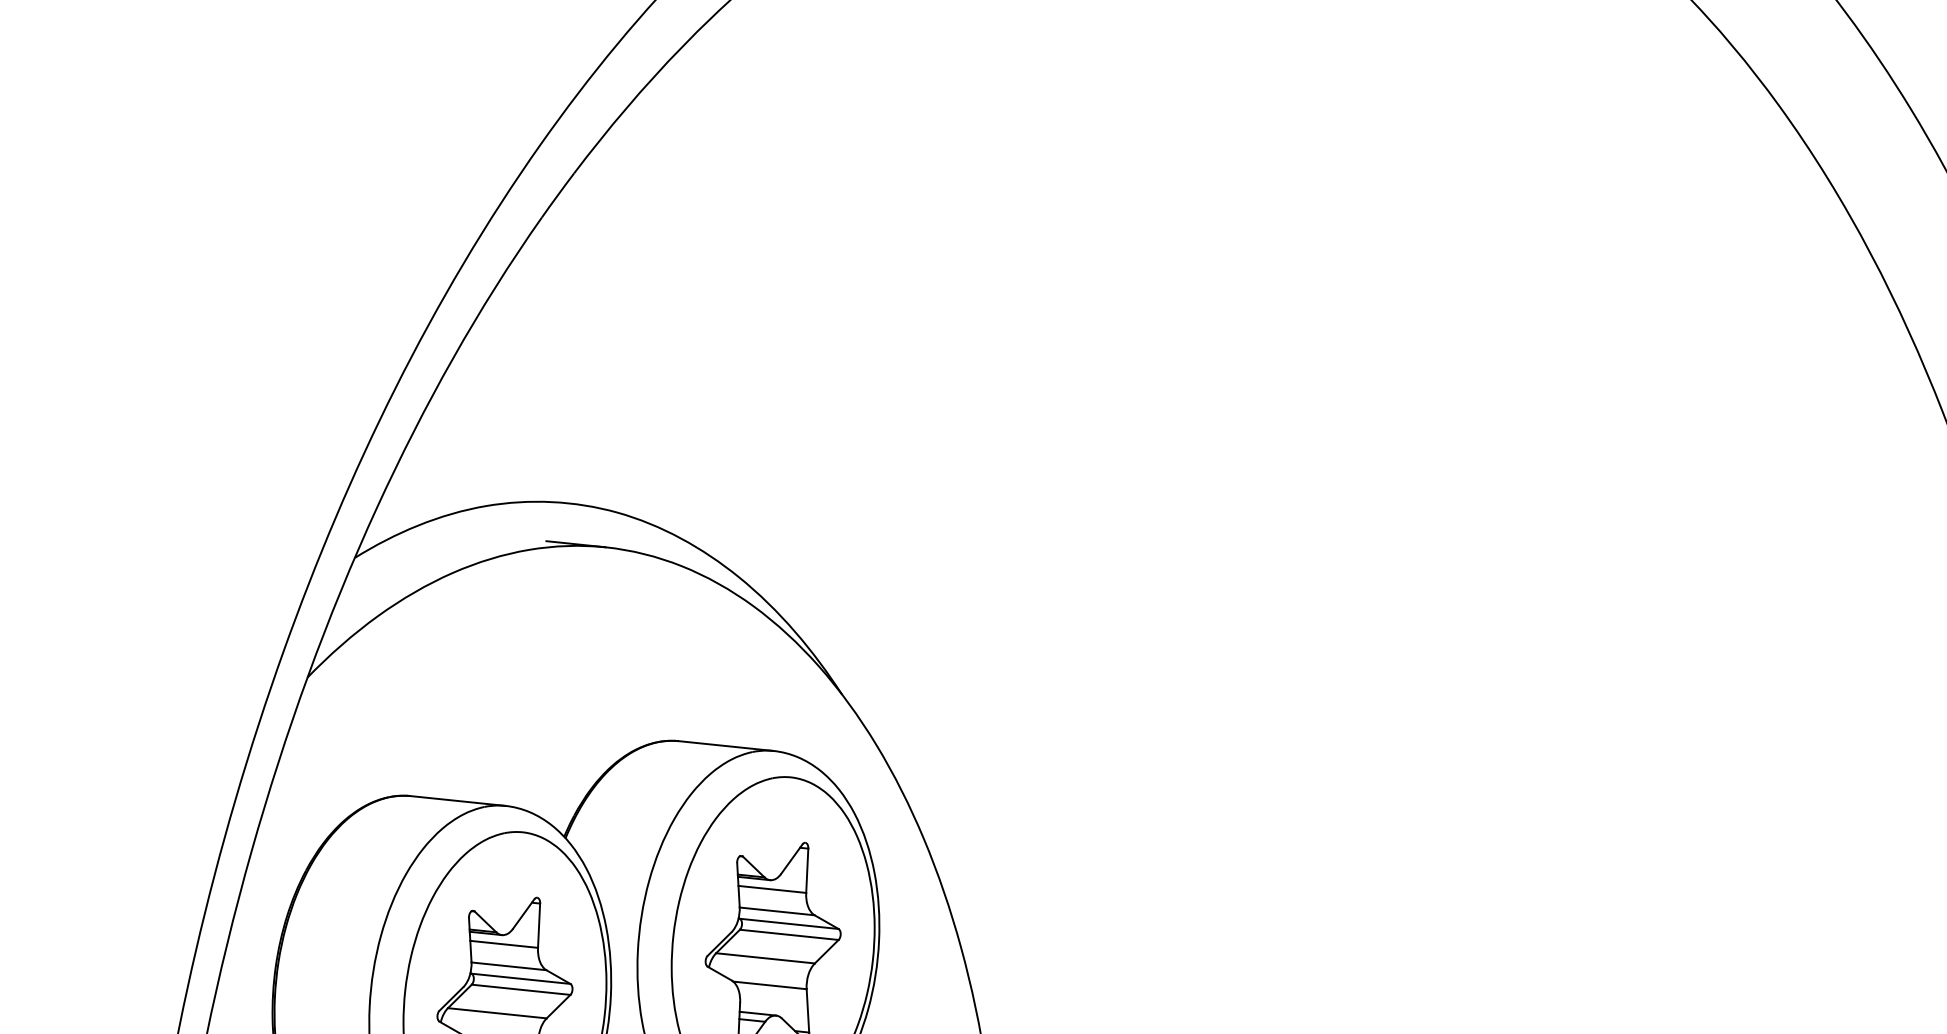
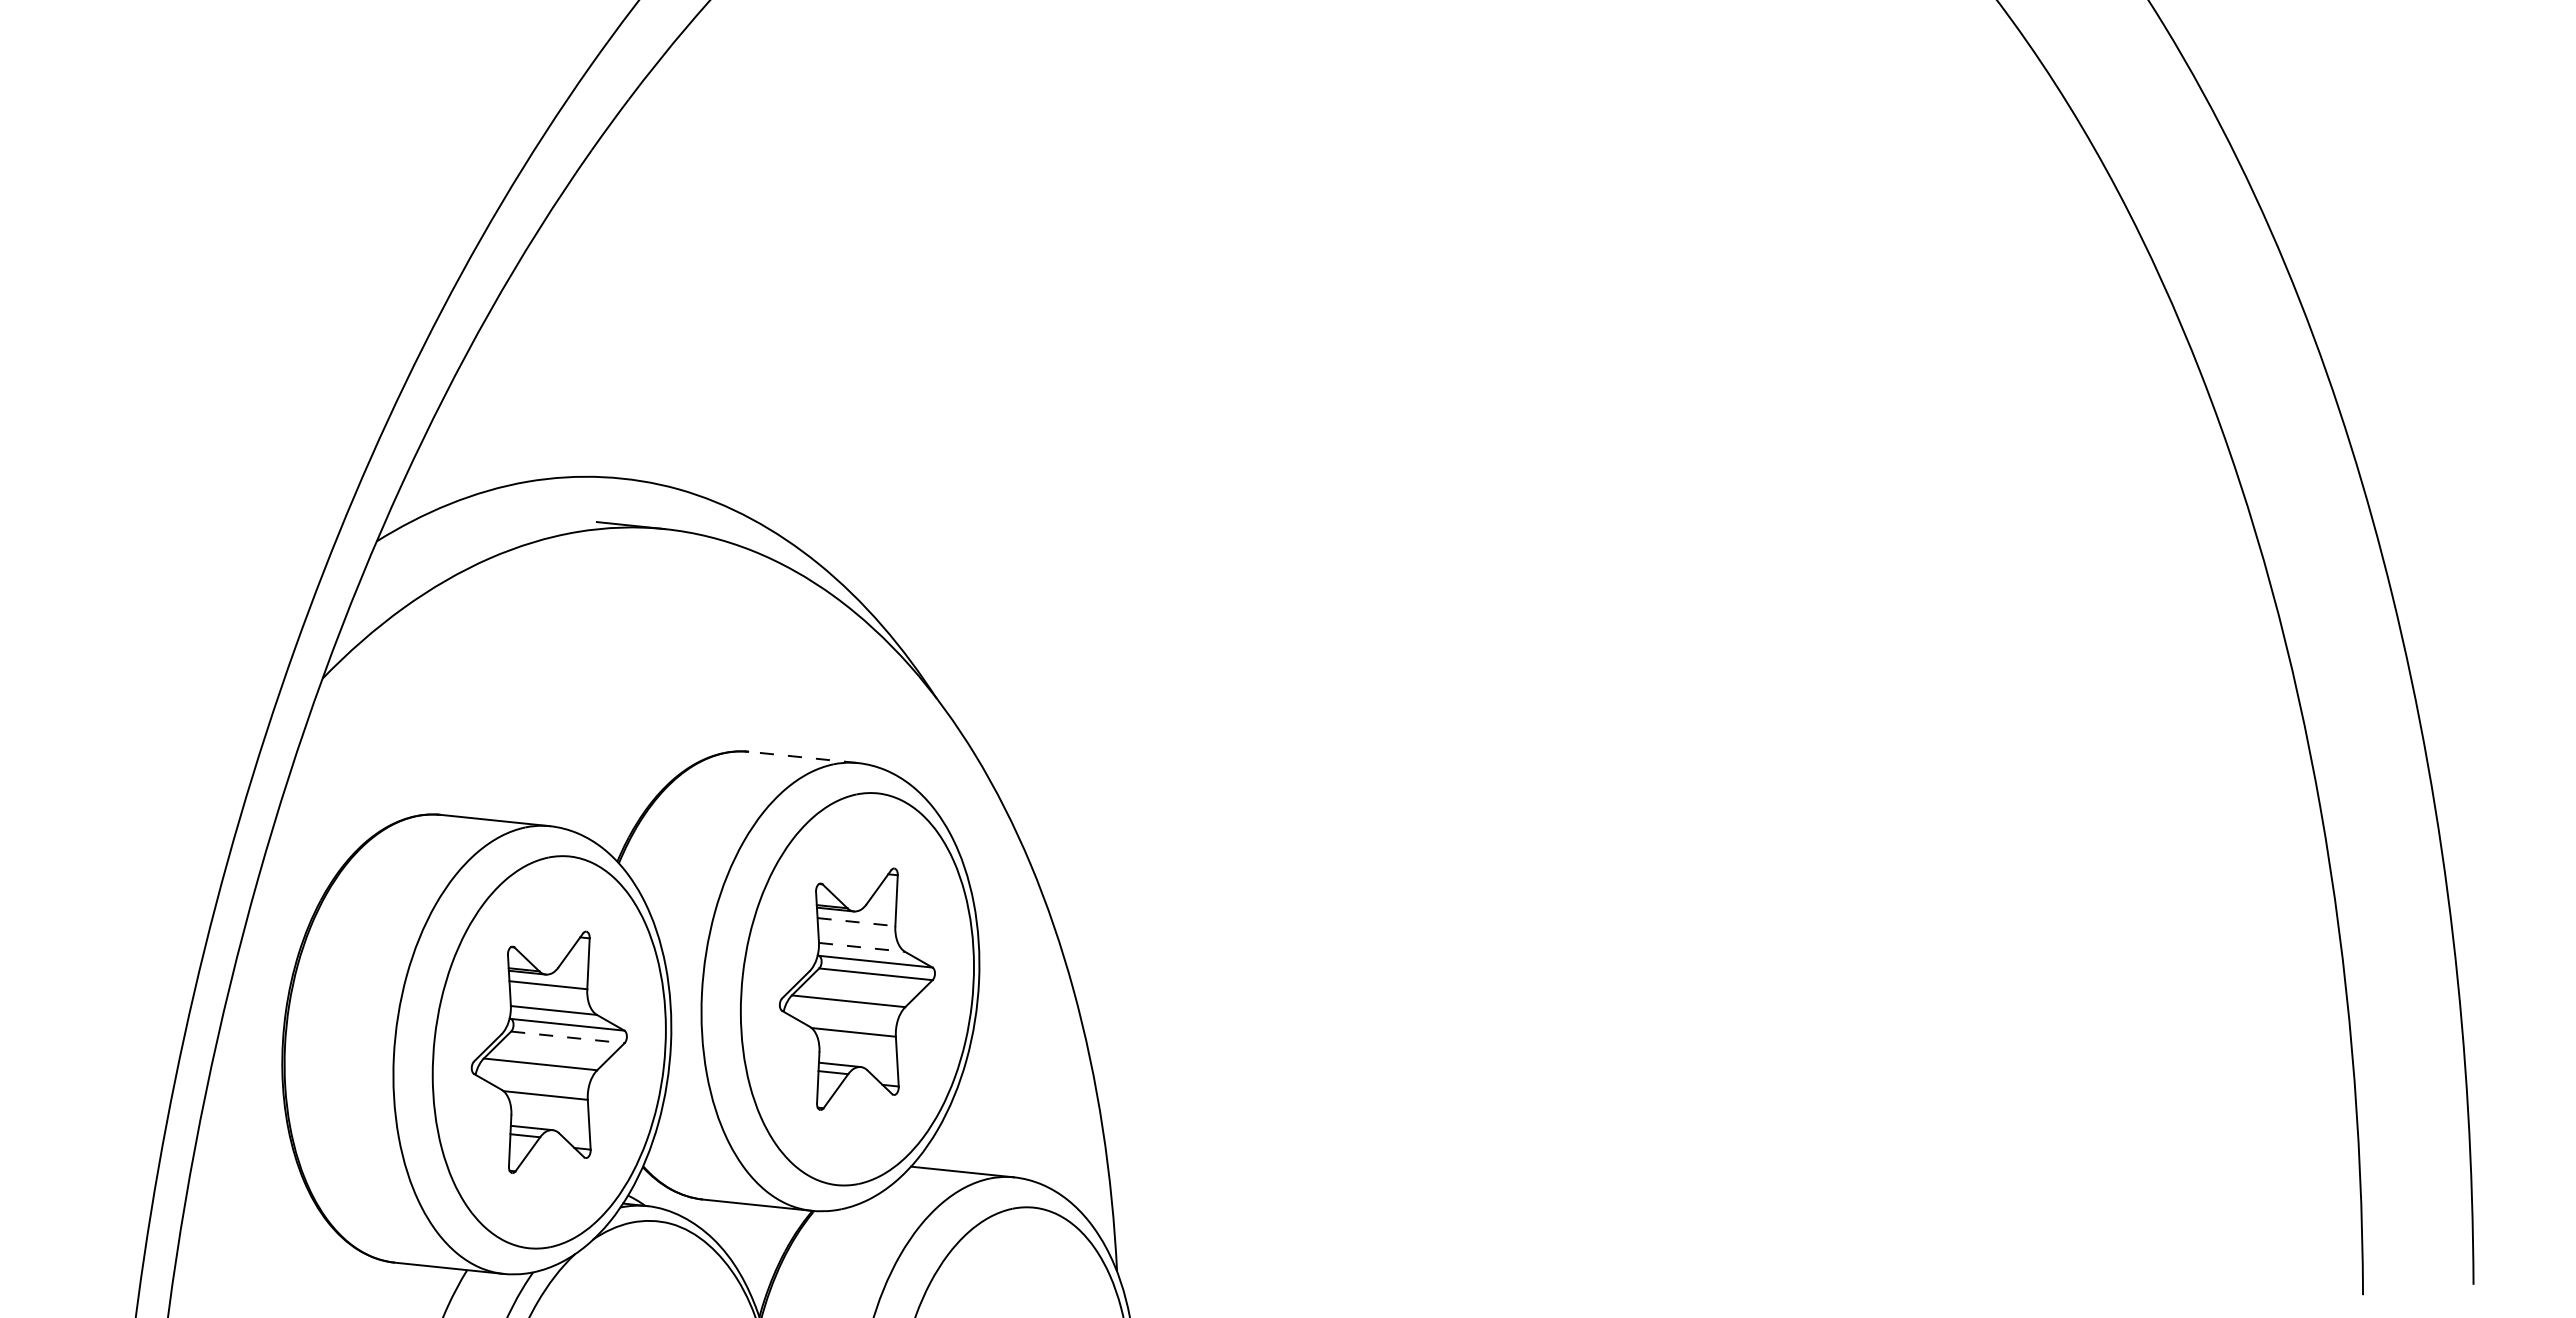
line: (726, 746) -> (803, 757), solid -> dashed
line: (772, 889) -> (856, 922), solid -> dashed
line: (777, 911) -> (862, 947), solid -> dashed
line: (520, 989) -> (567, 1037), solid -> dashed

